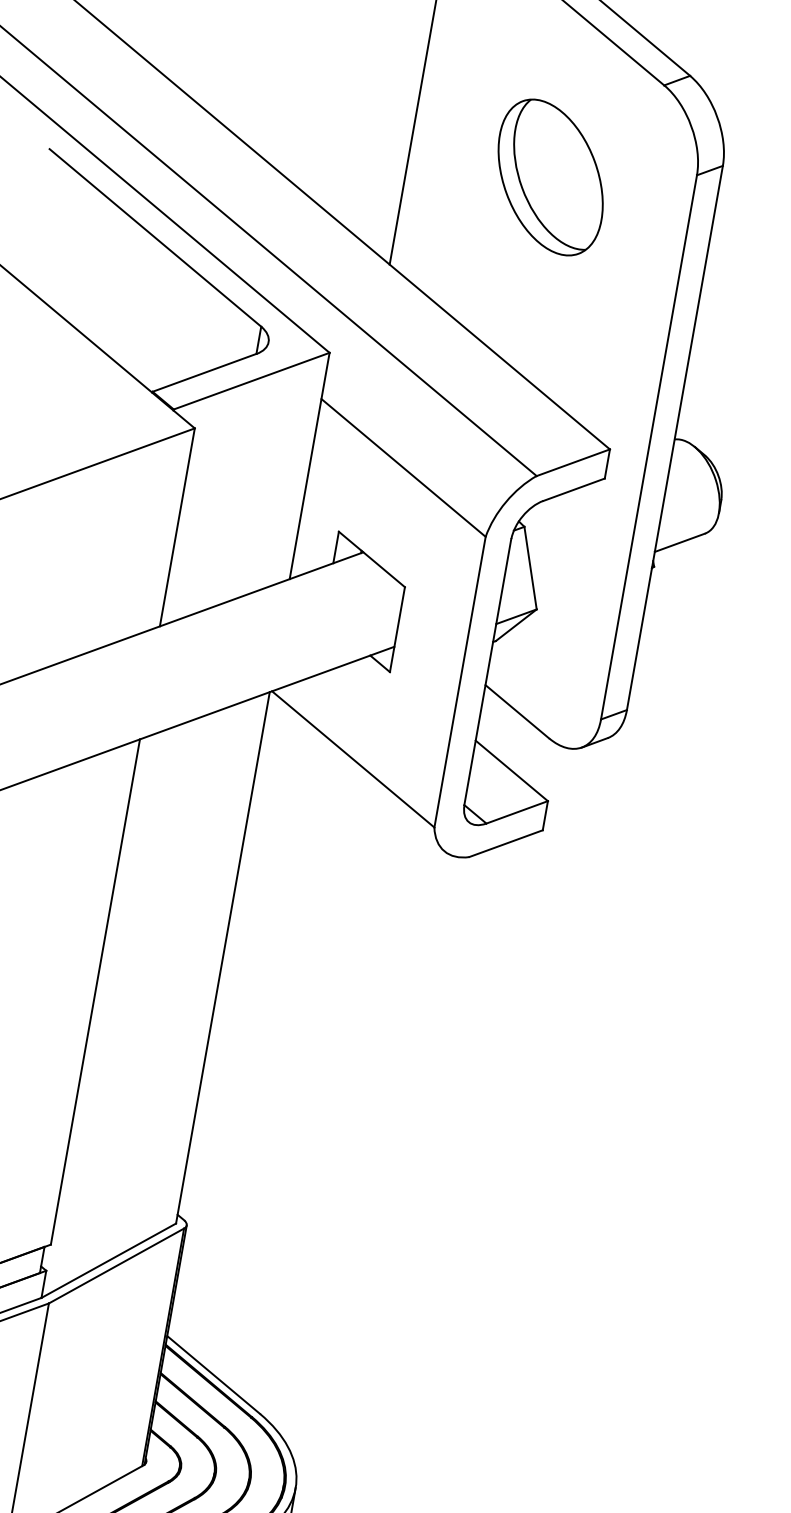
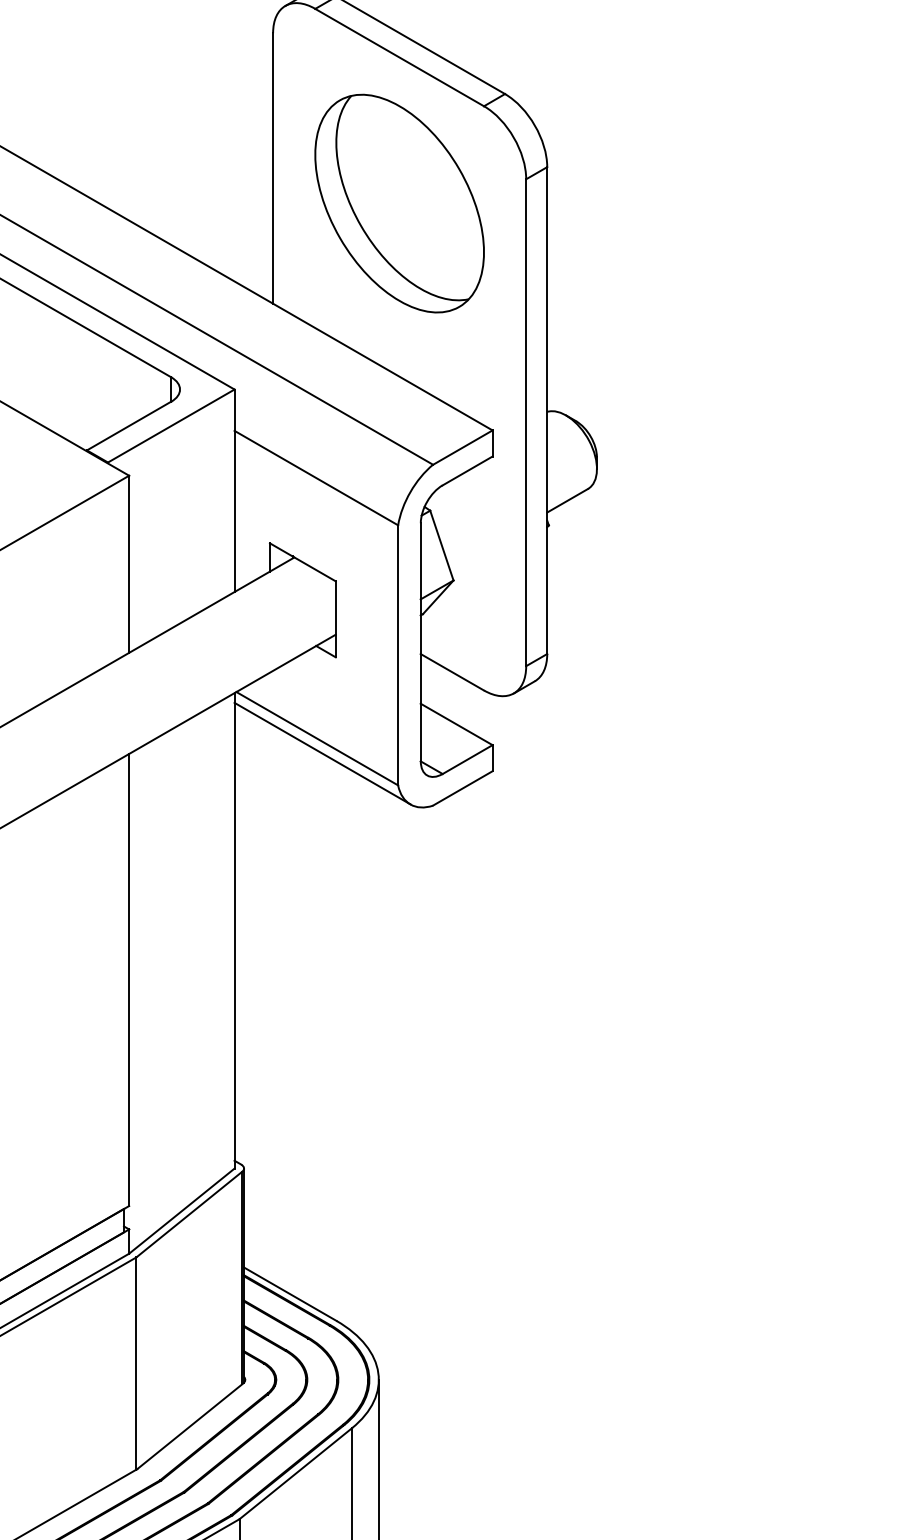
part: (550, 177) -> (399, 203), size x1.67
line: (356, 776) -> (322, 753), added

